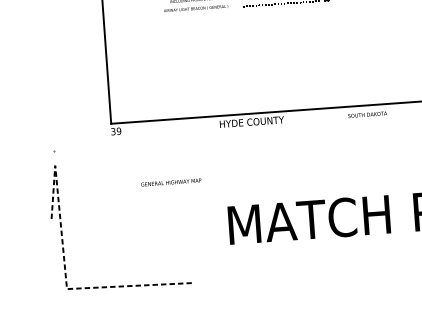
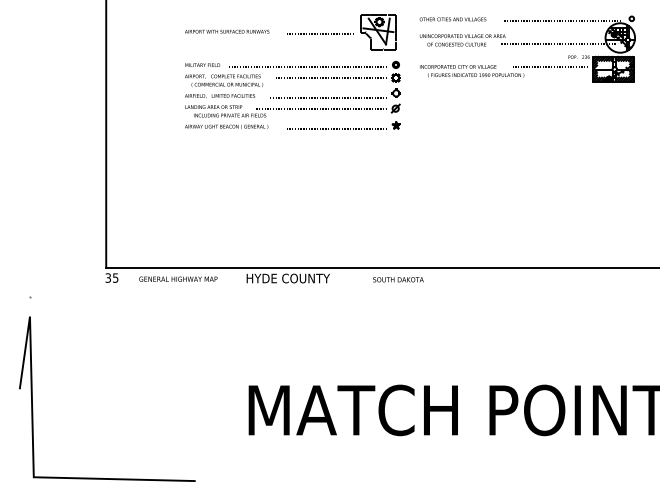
text: (367, 114) -> (398, 279), moved
text: (118, 130) -> (115, 277), 39 -> 35
text: (171, 182) -> (178, 278), moved
line: (64, 260) -> (32, 440), dashed -> solid

